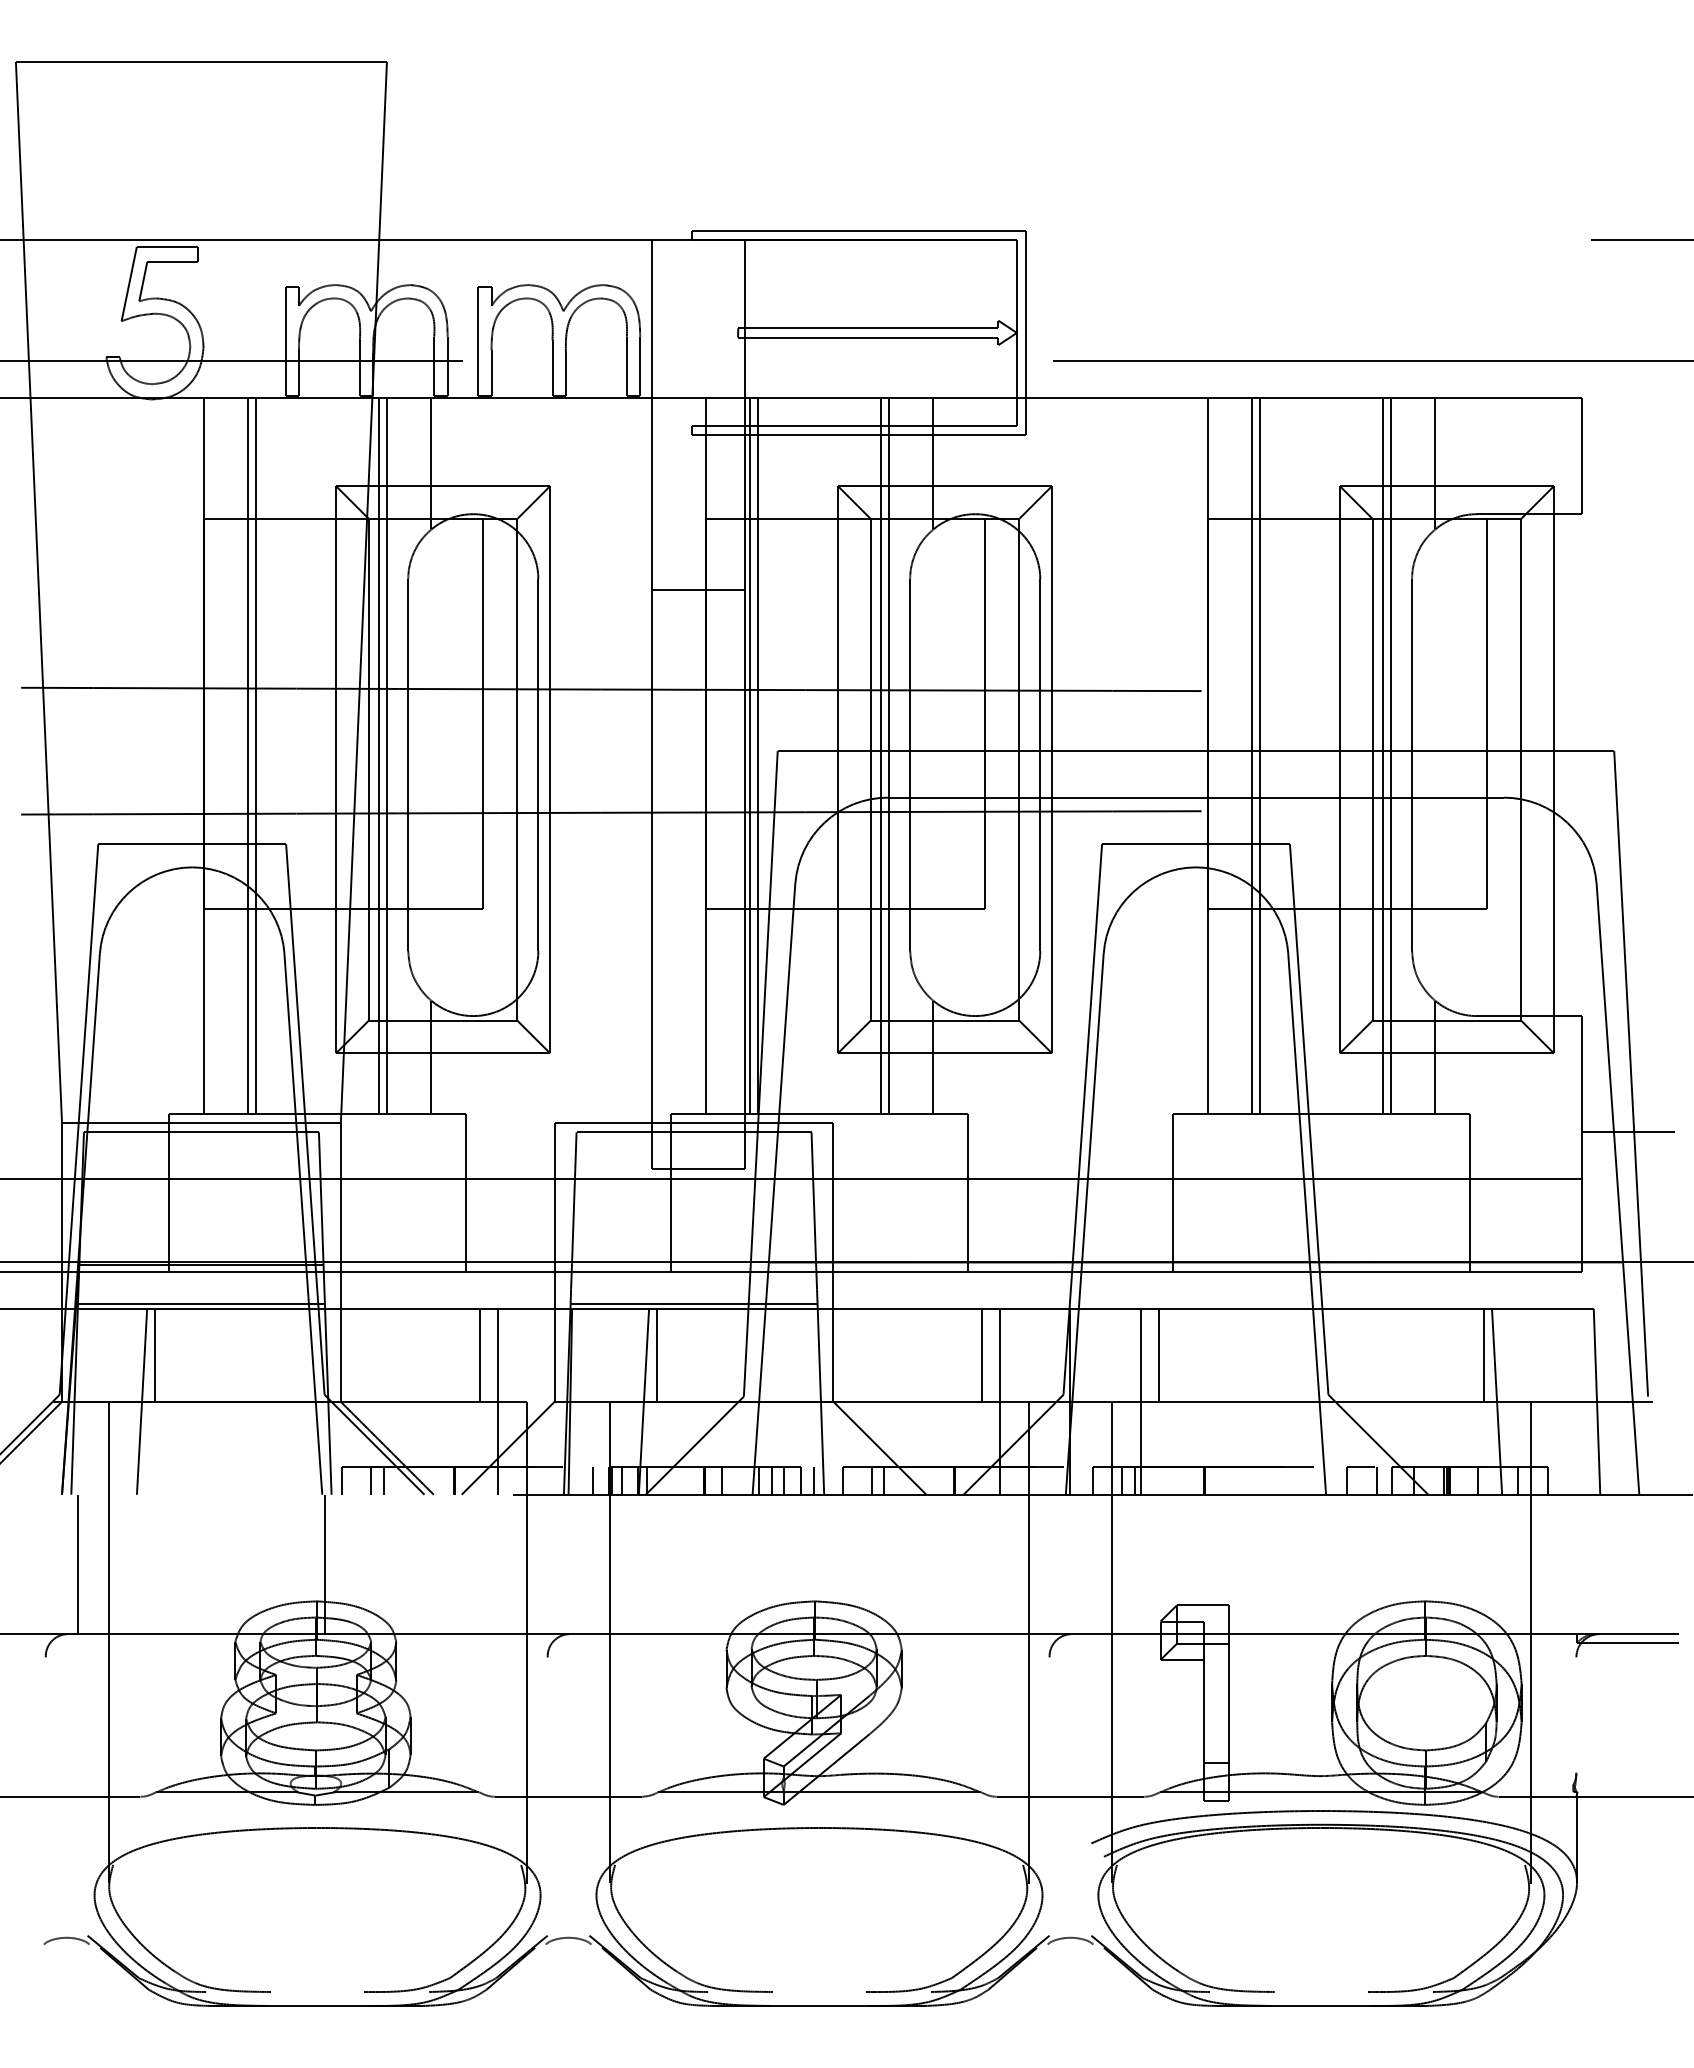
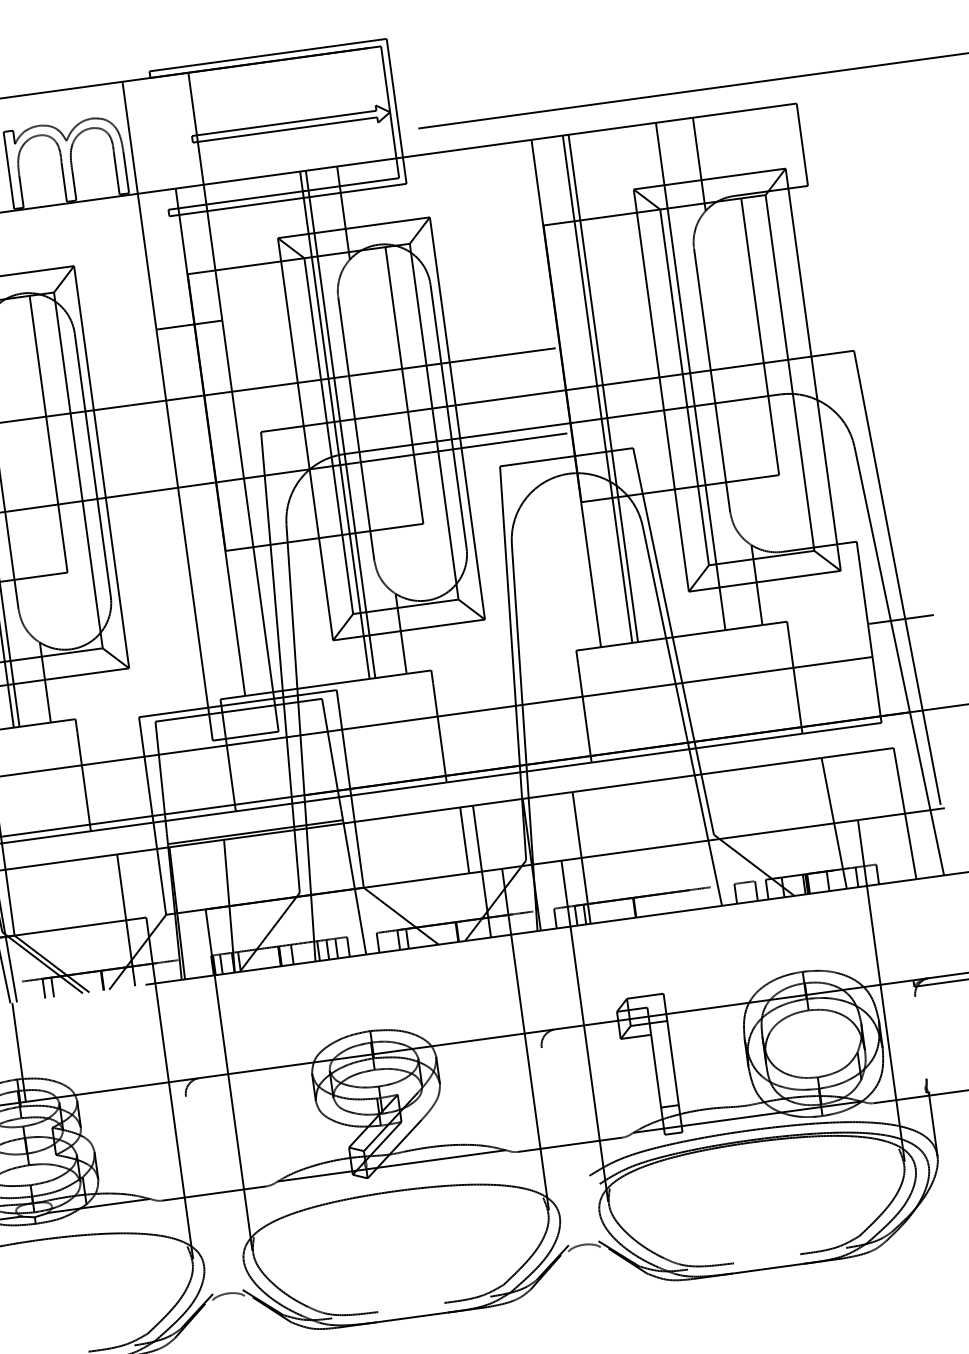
line: (749, 755) -> (241, 437), removed
line: (757, 755) -> (247, 437), removed
line: (1391, 755) -> (696, 375), removed
line: (480, 1354) -> (108, 888), removed
line: (656, 1354) -> (233, 871), removed
line: (1158, 1354) -> (589, 822), removed
line: (1484, 1354) -> (820, 791), removed
line: (342, 1480) -> (23, 991), removed
line: (592, 1480) -> (200, 966), removed
line: (813, 1480) -> (357, 945), removed

